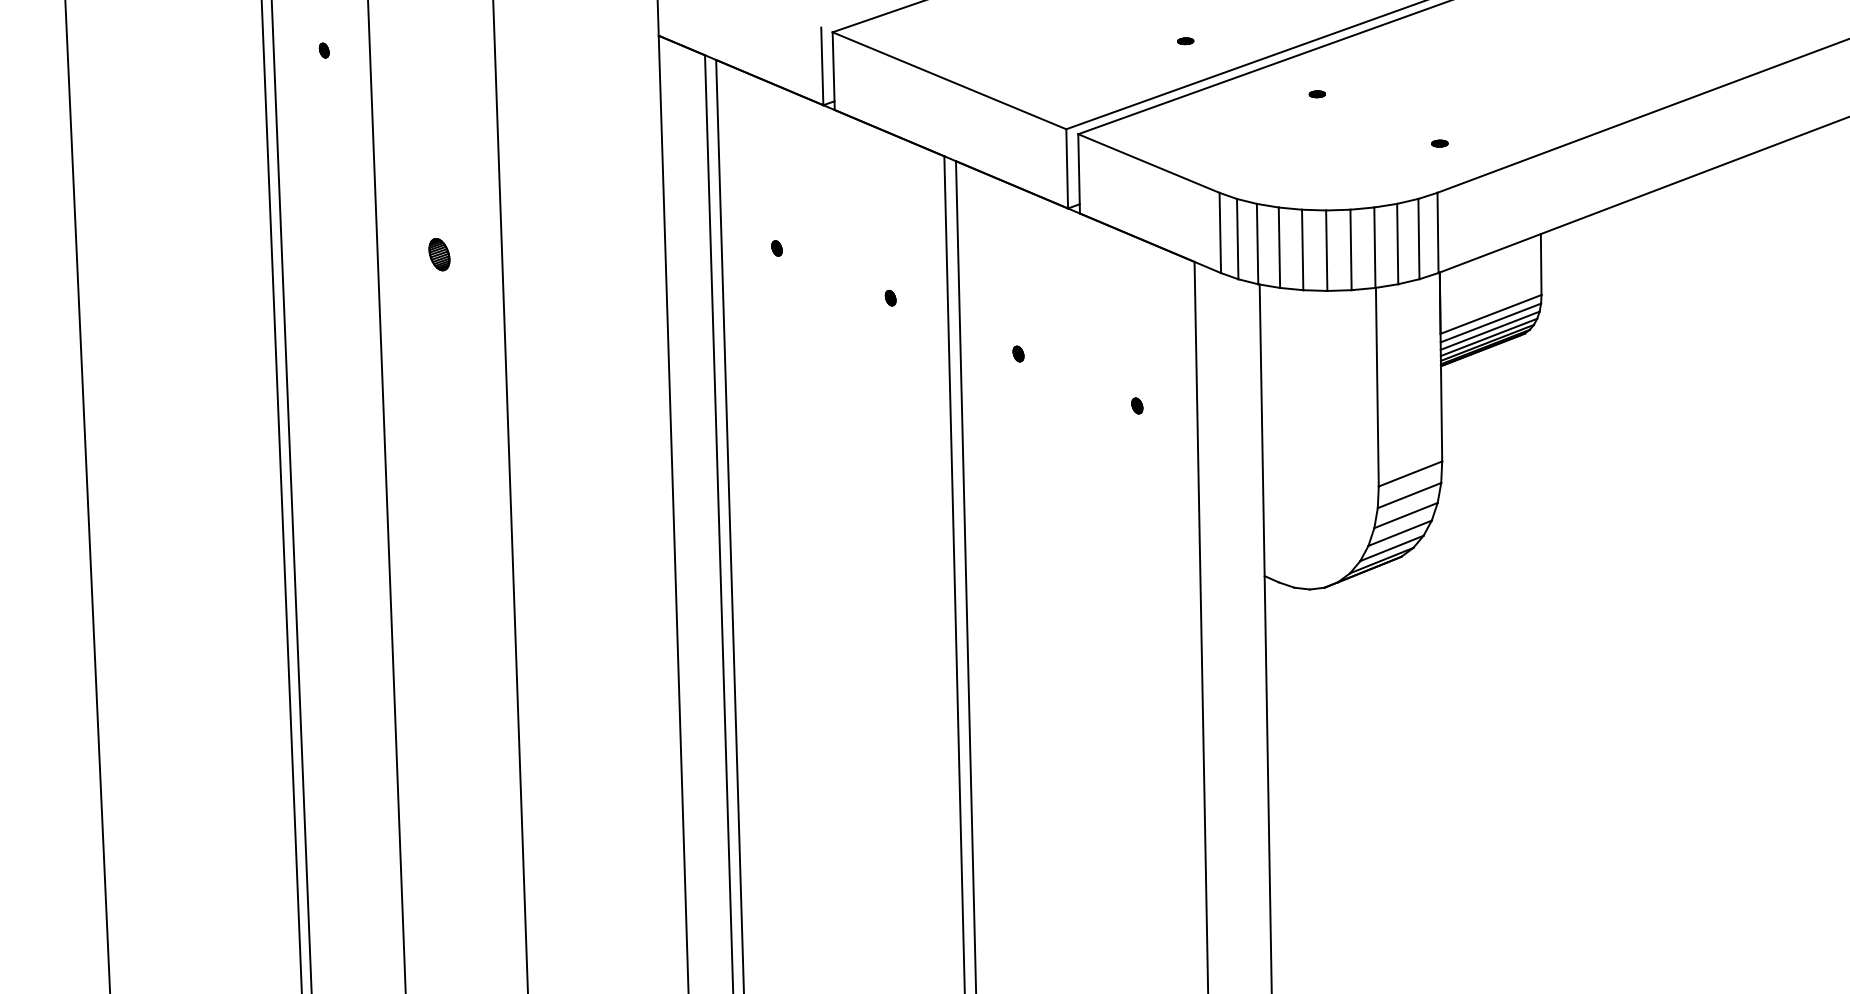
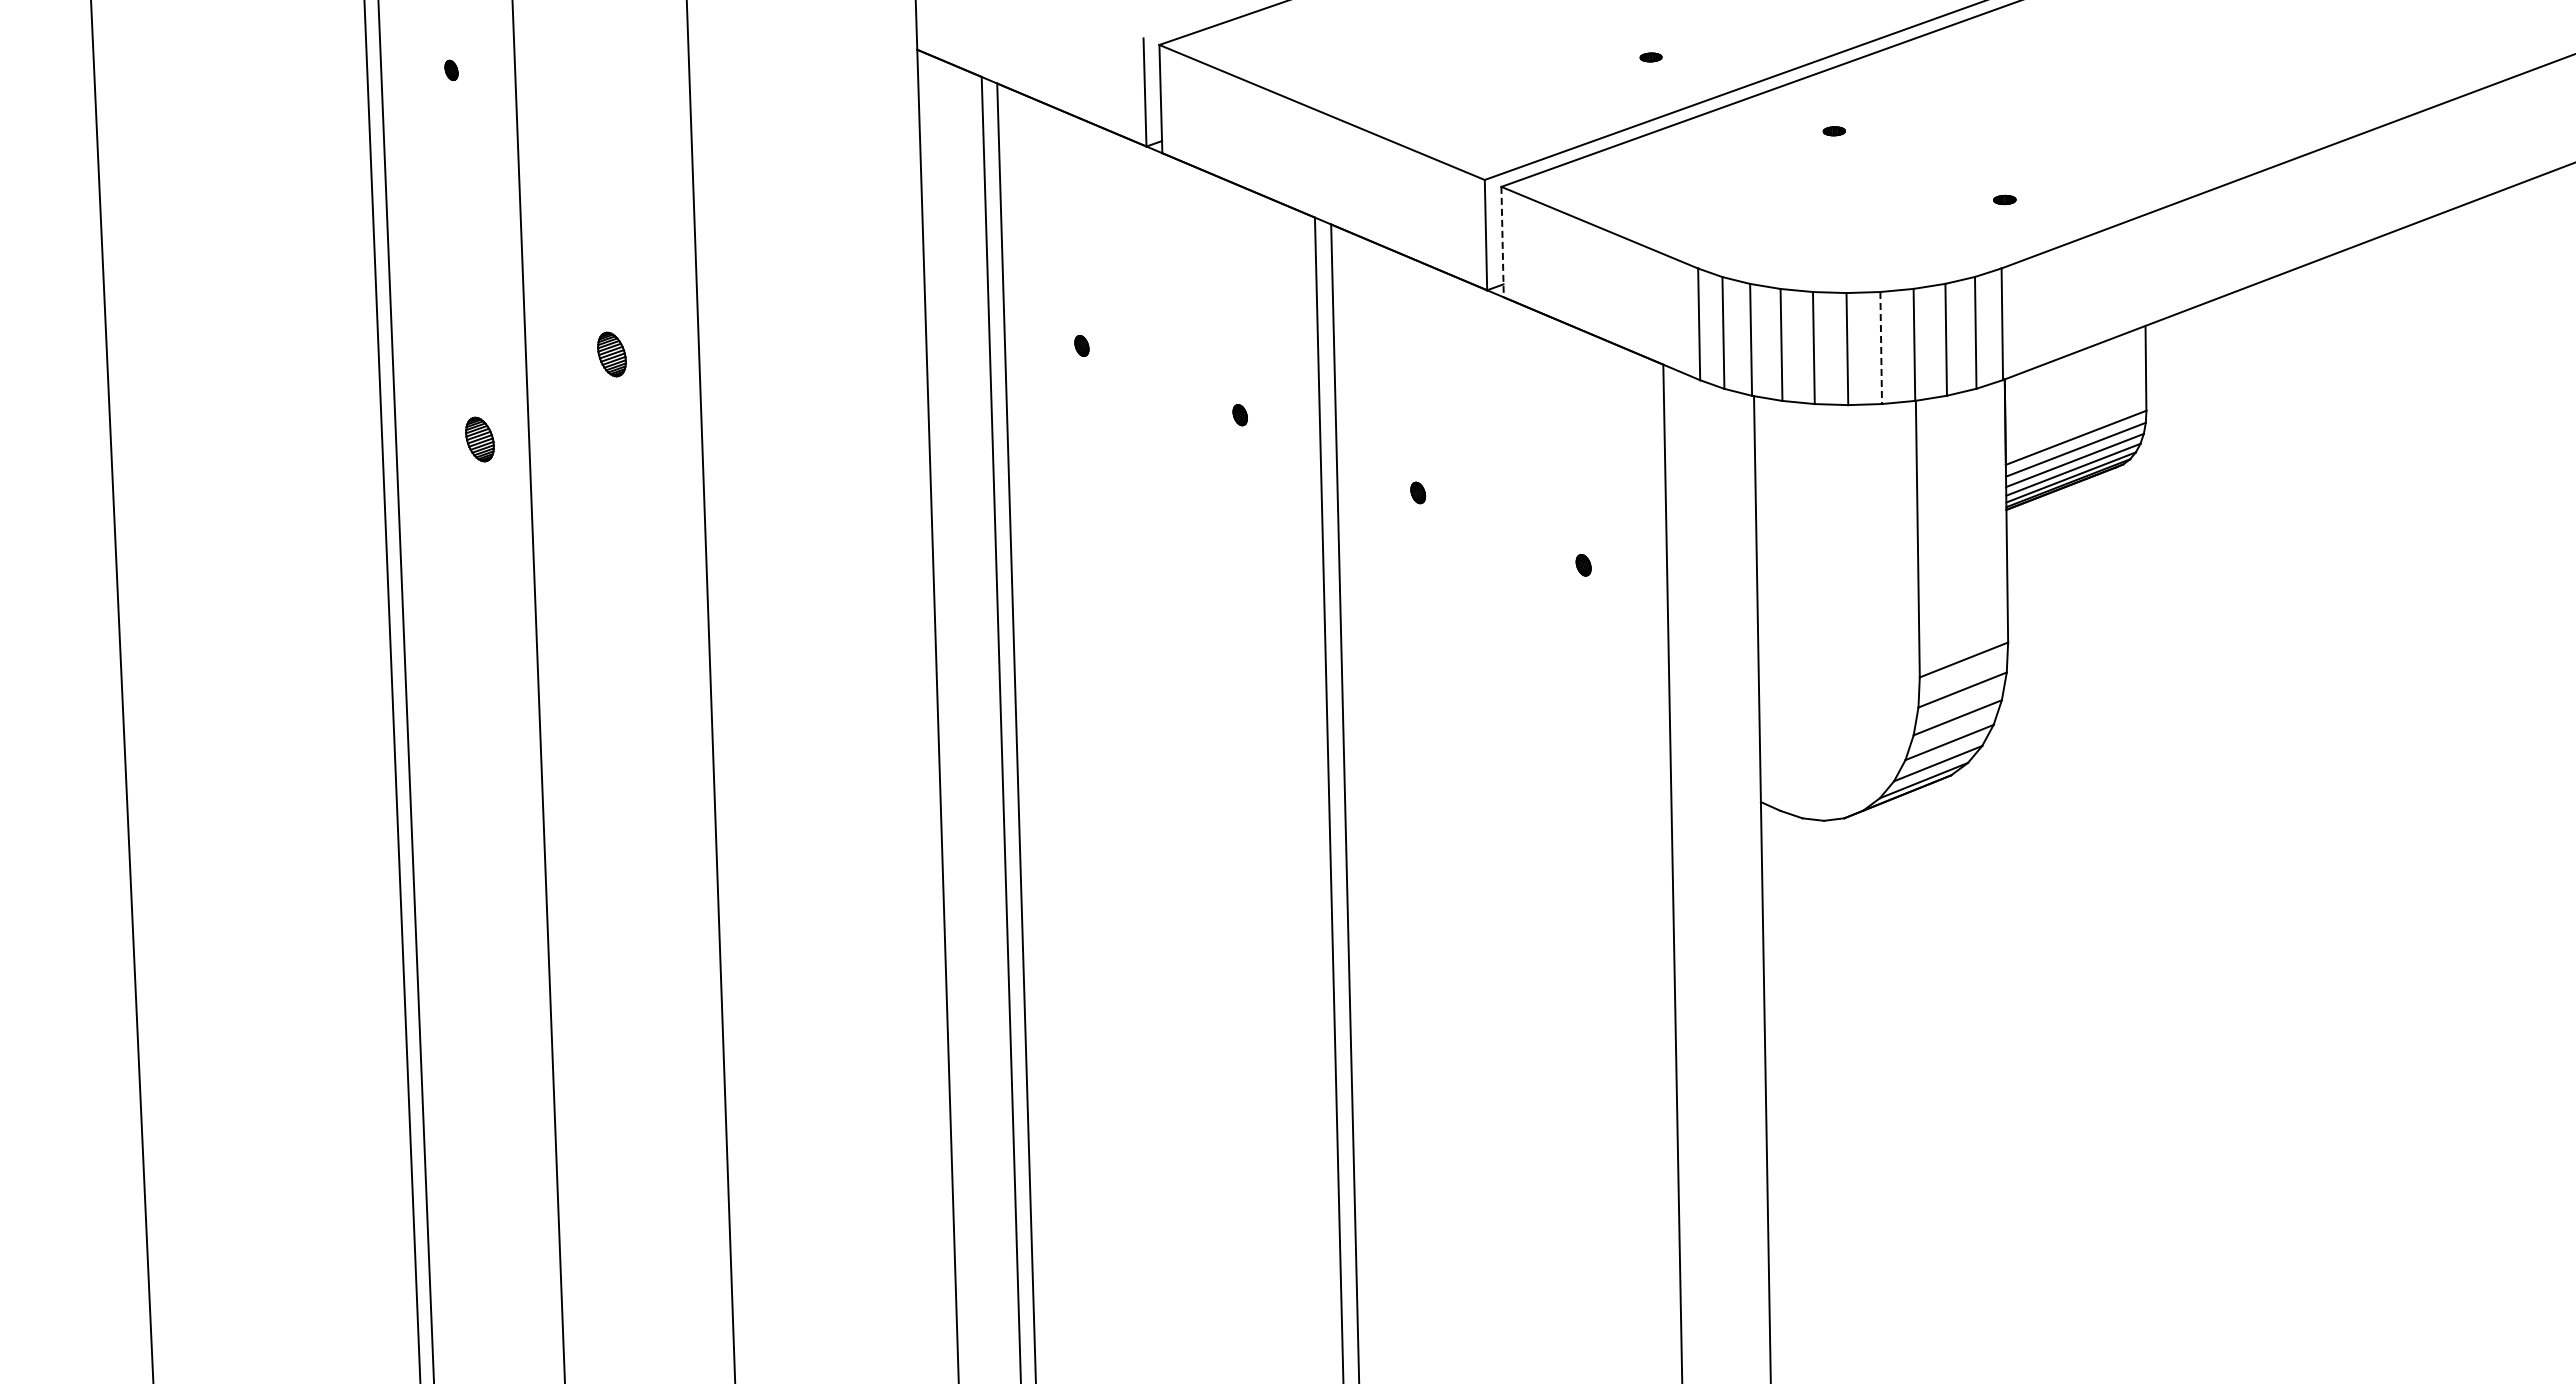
line: (1079, 174) -> (1502, 242), solid -> dashed
line: (1351, 250) -> (1881, 348), solid -> dashed
part: (344, 315) -> (479, 439), added

